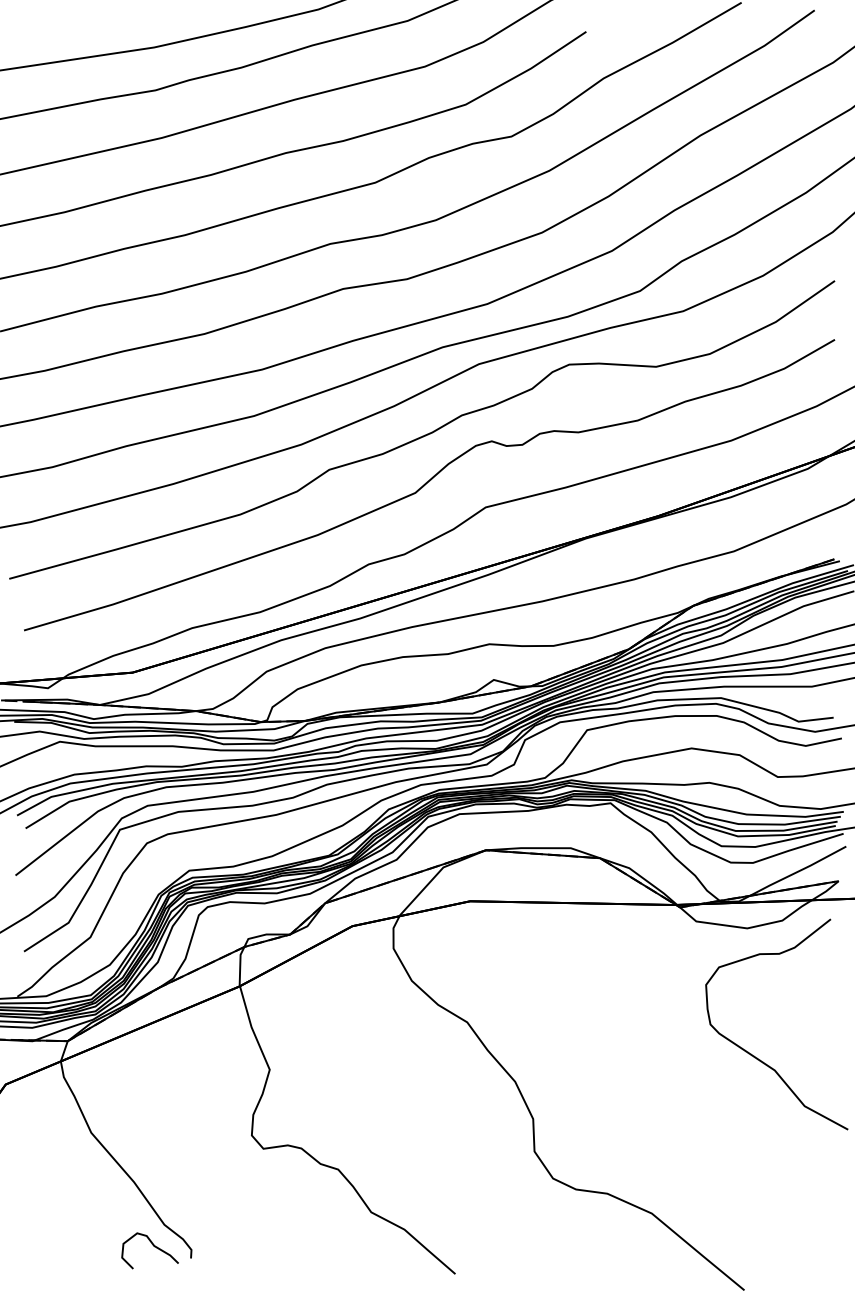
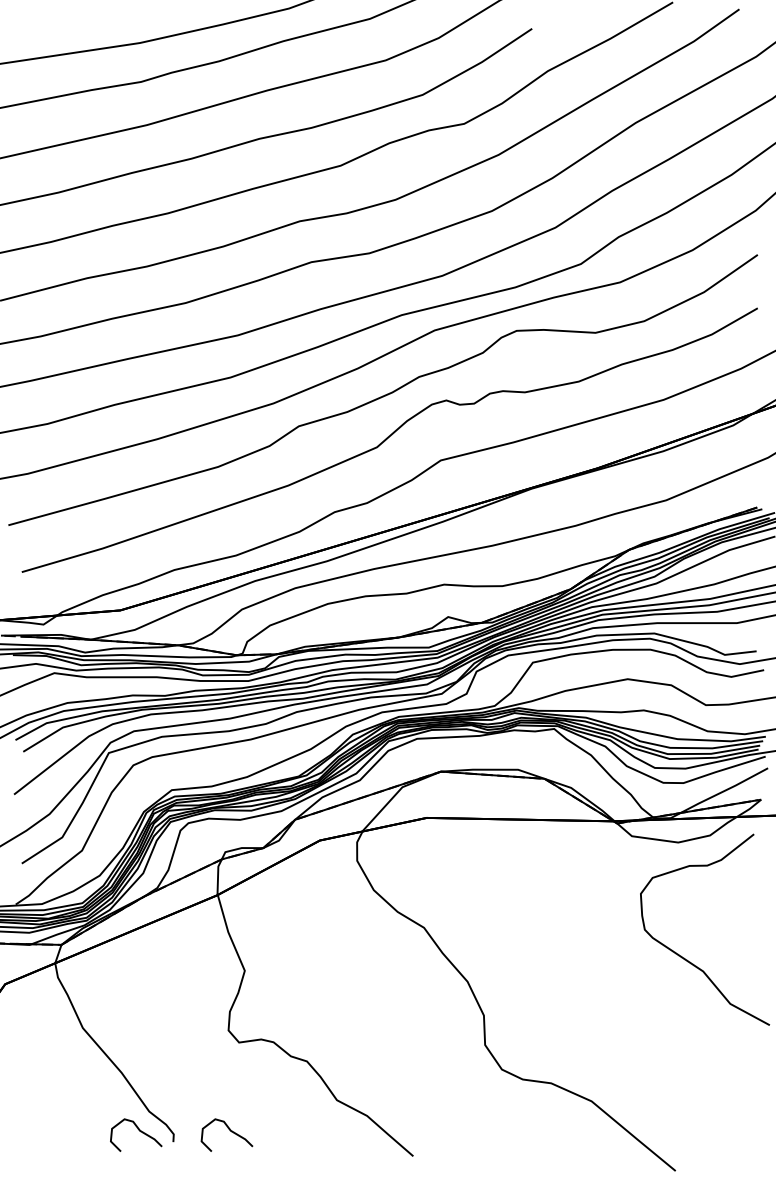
curve: (253, 1246) -> (230, 1131), added

